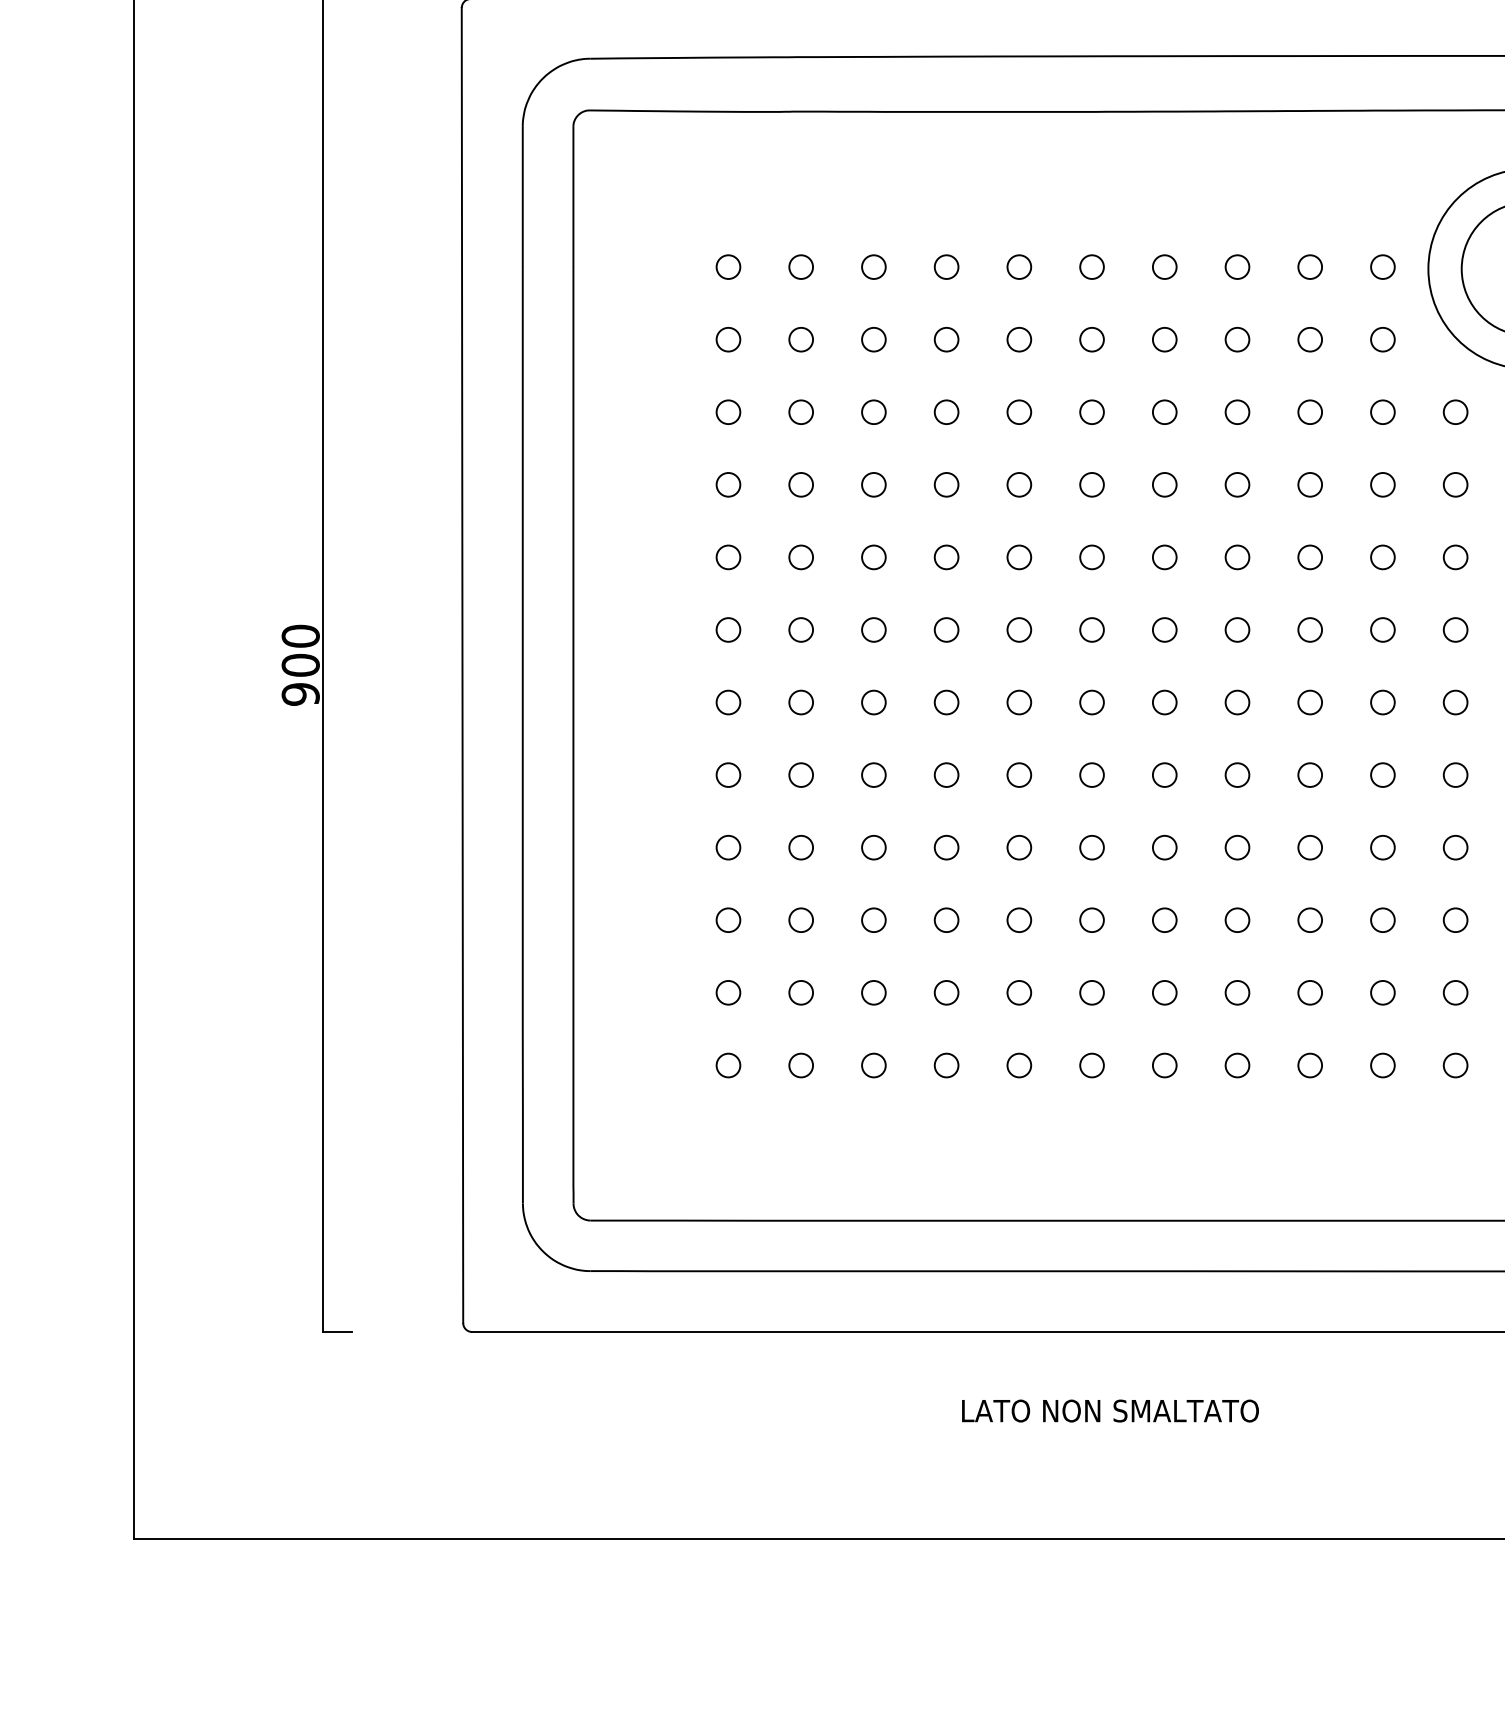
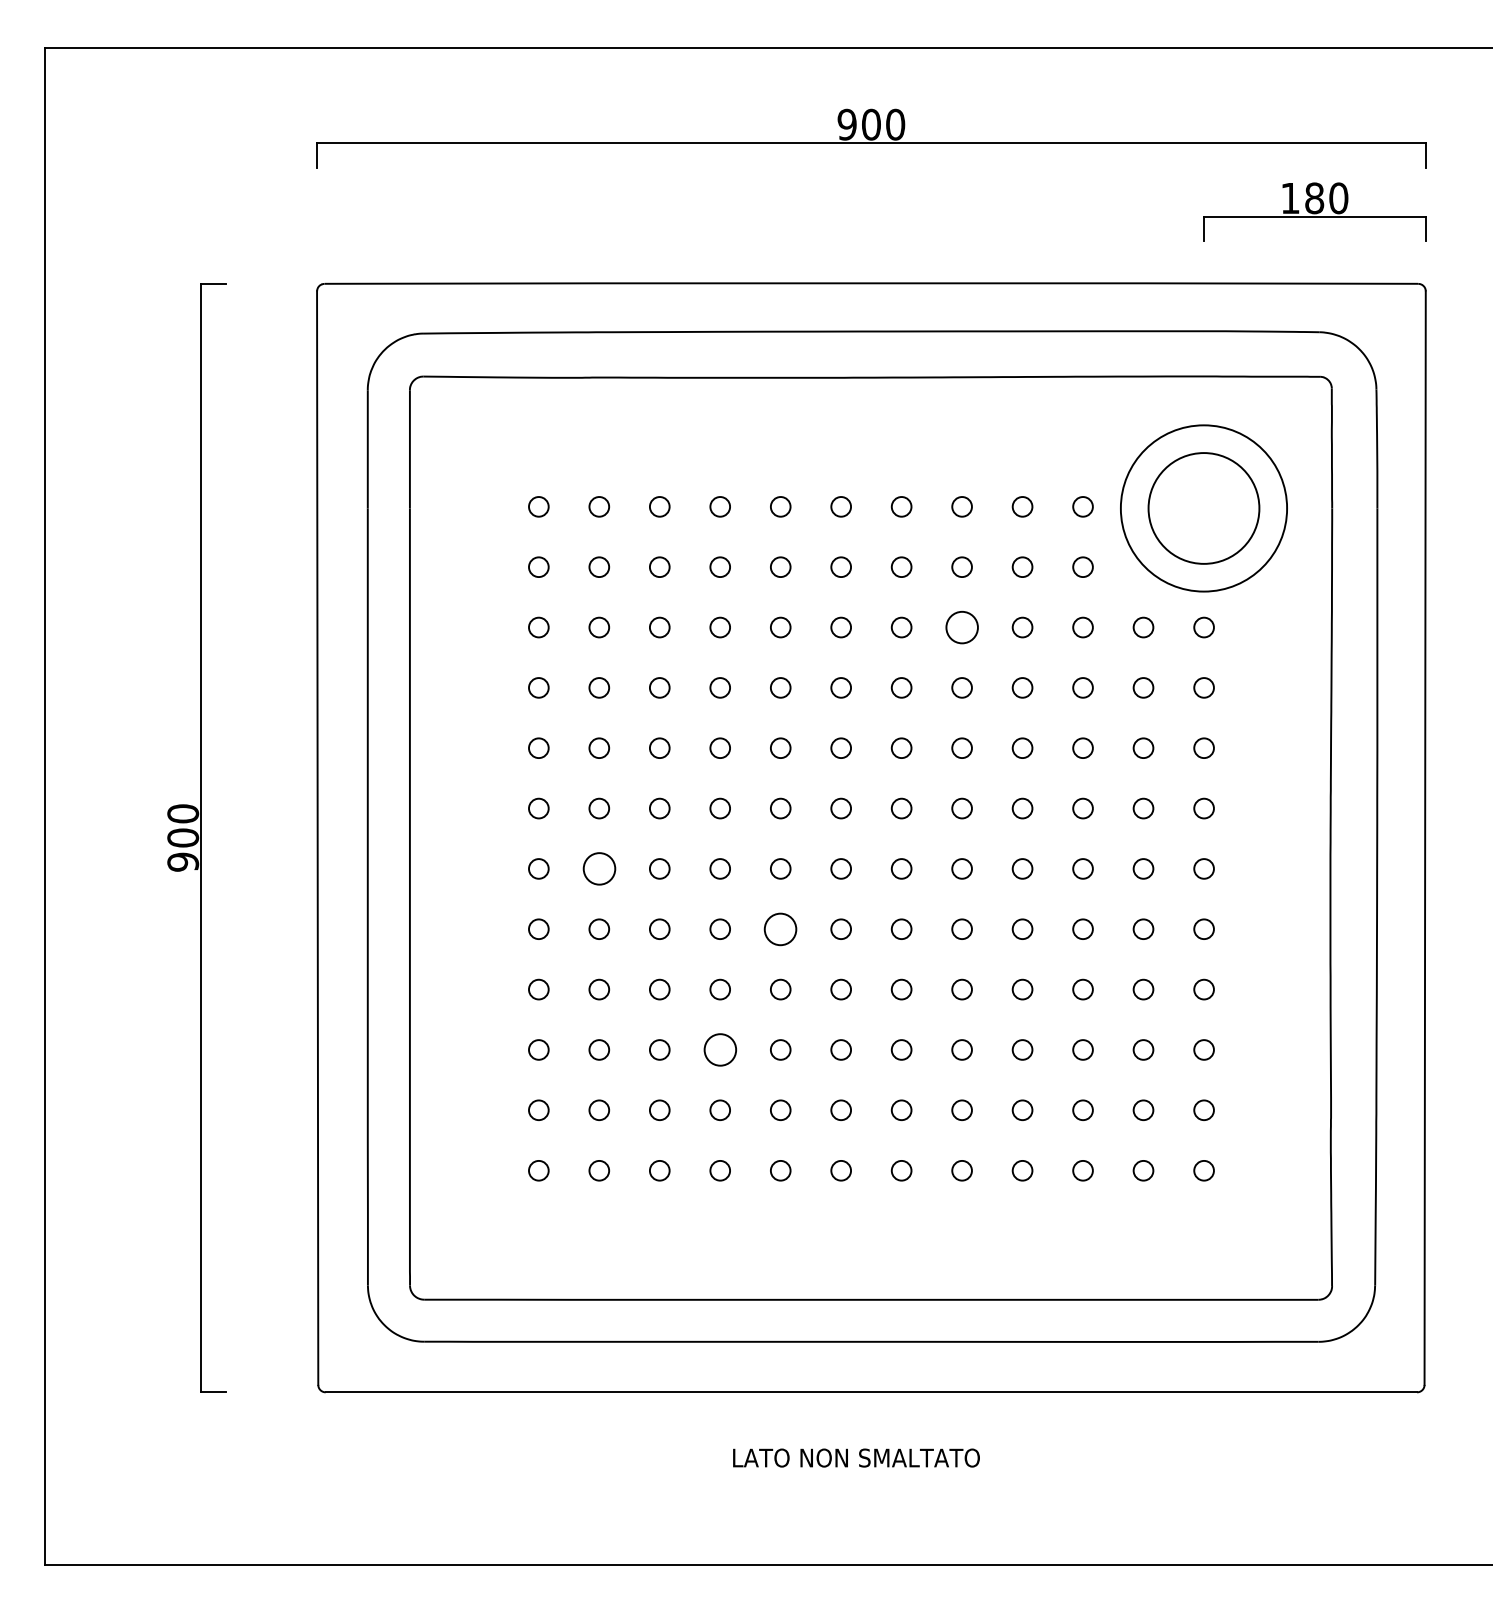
circle: (1236, 412) -> (961, 627), size x1.6
circle: (800, 702) -> (598, 868), size x1.6
circle: (1019, 774) -> (780, 928), size x1.6
circle: (945, 919) -> (719, 1049), size x1.6

